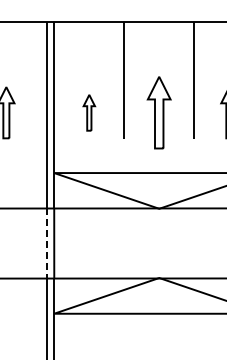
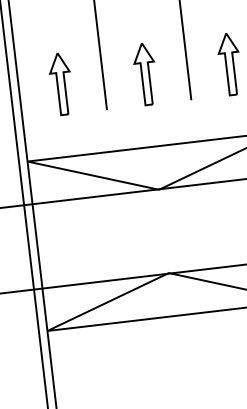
part: (89, 112) -> (61, 83), size x1.43
part: (159, 112) -> (145, 73), size x0.71
line: (47, 244) -> (29, 248), dashed -> solid

